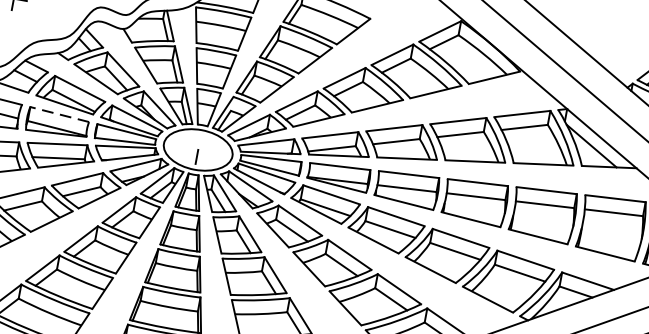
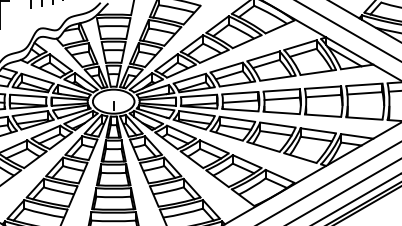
line: (58, 113) -> (27, 95), dashed -> solid

